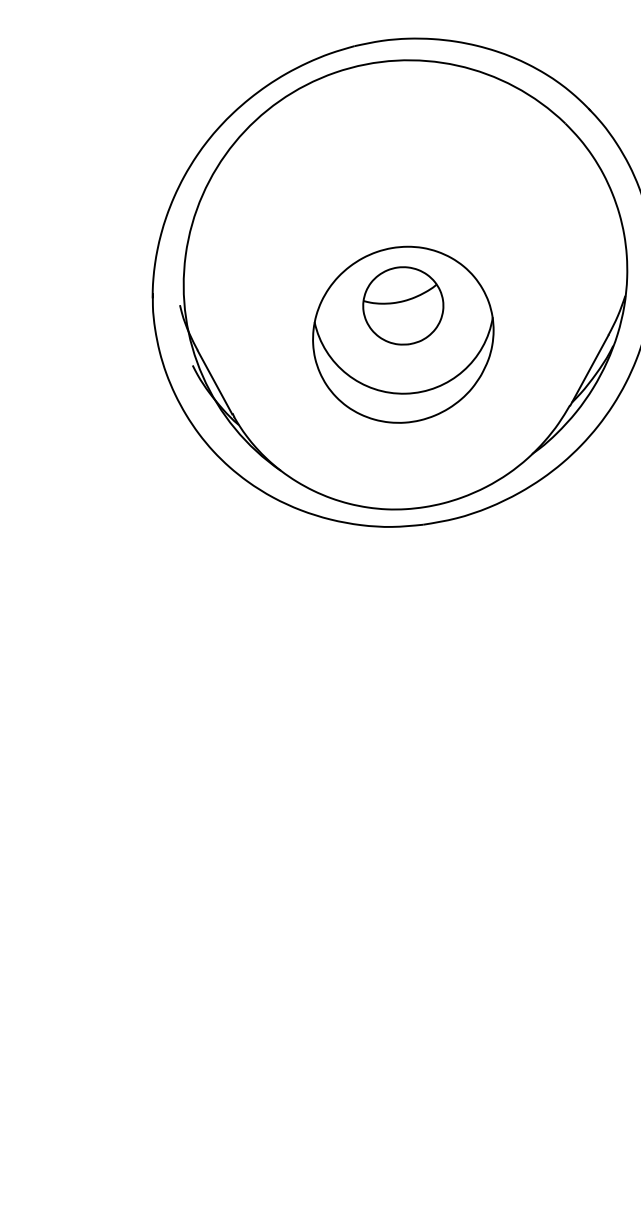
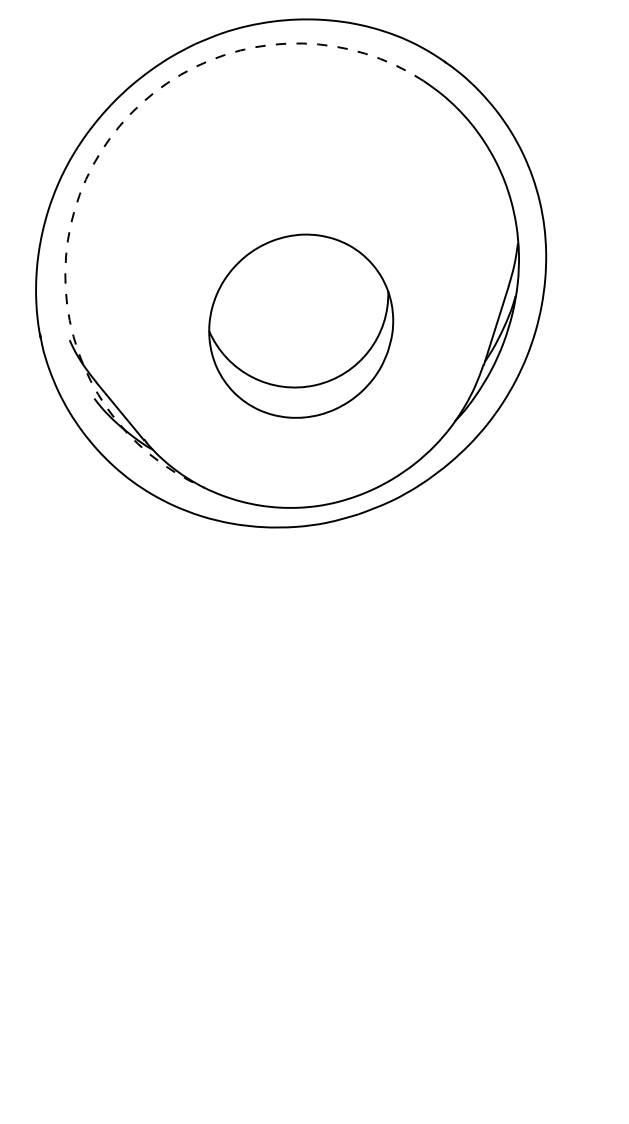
arc: (234, 142) -> (92, 165), solid -> dashed
part: (403, 305) -> (295, 296), removed

